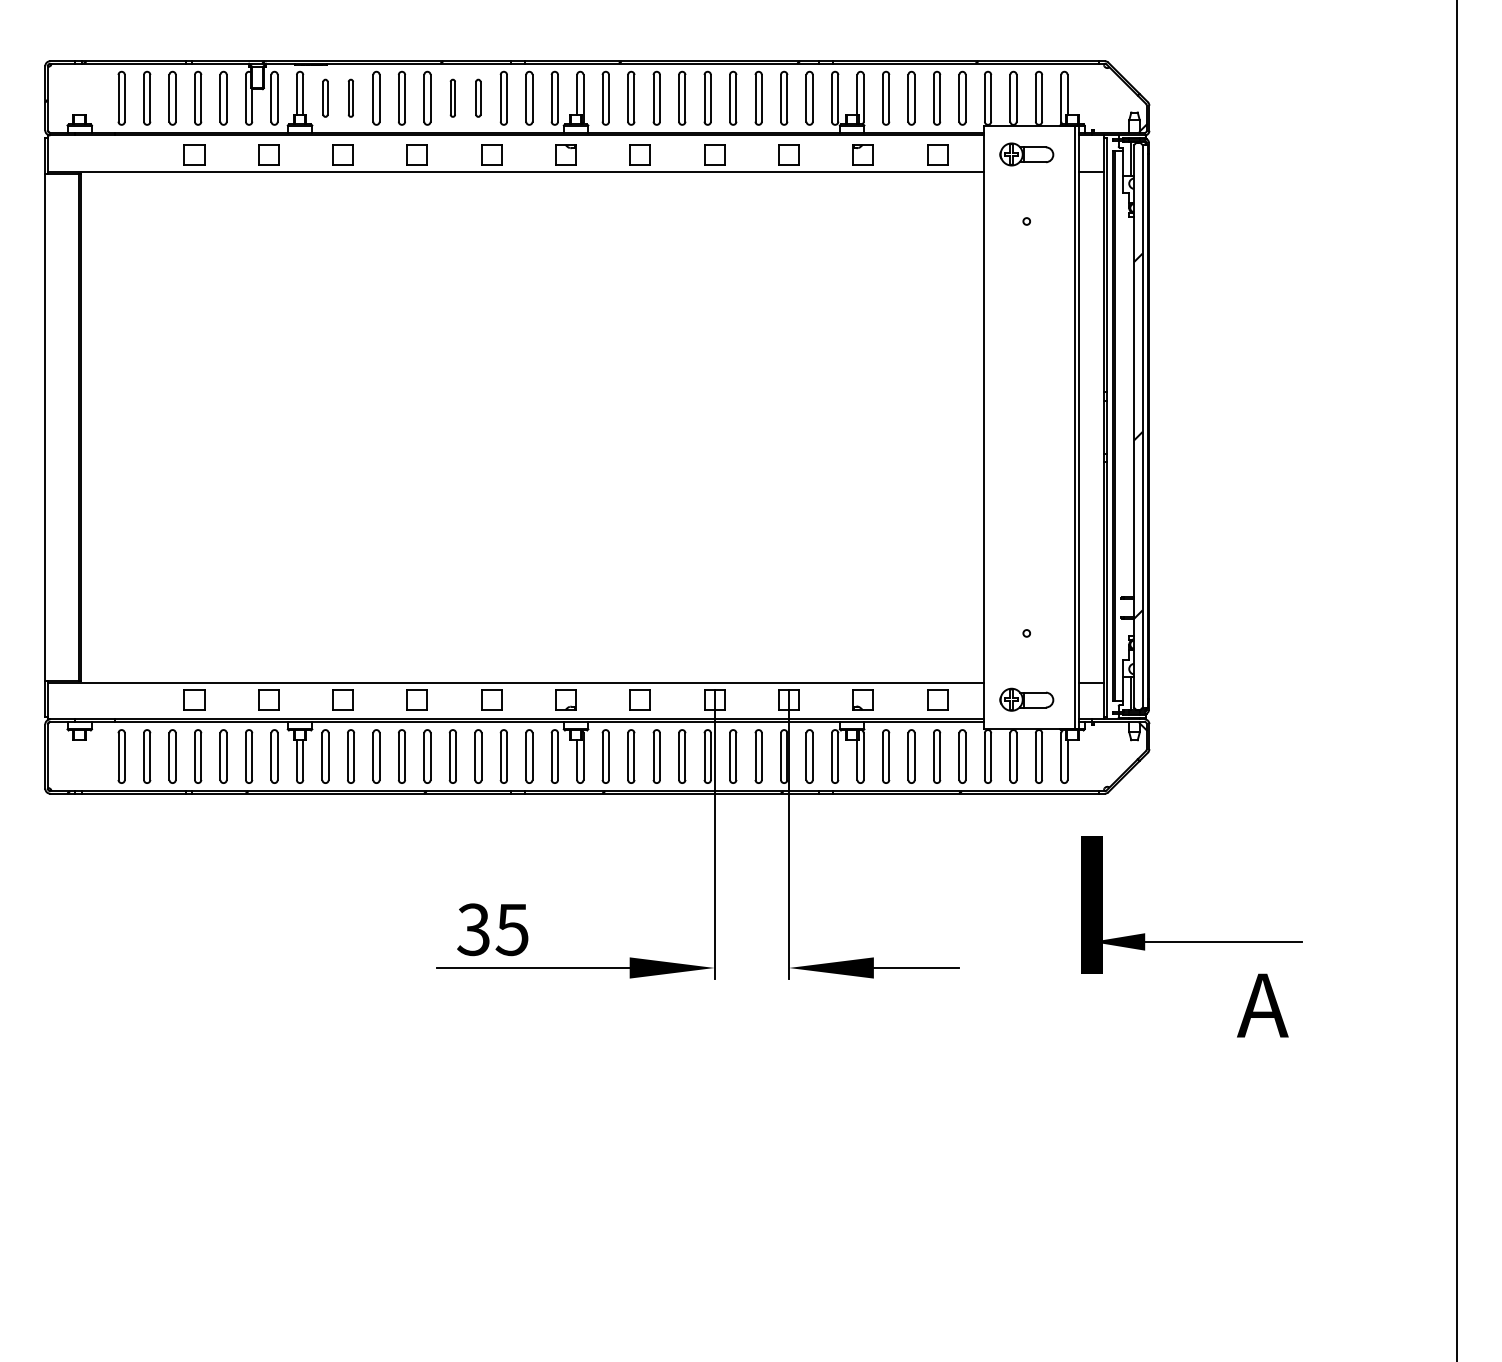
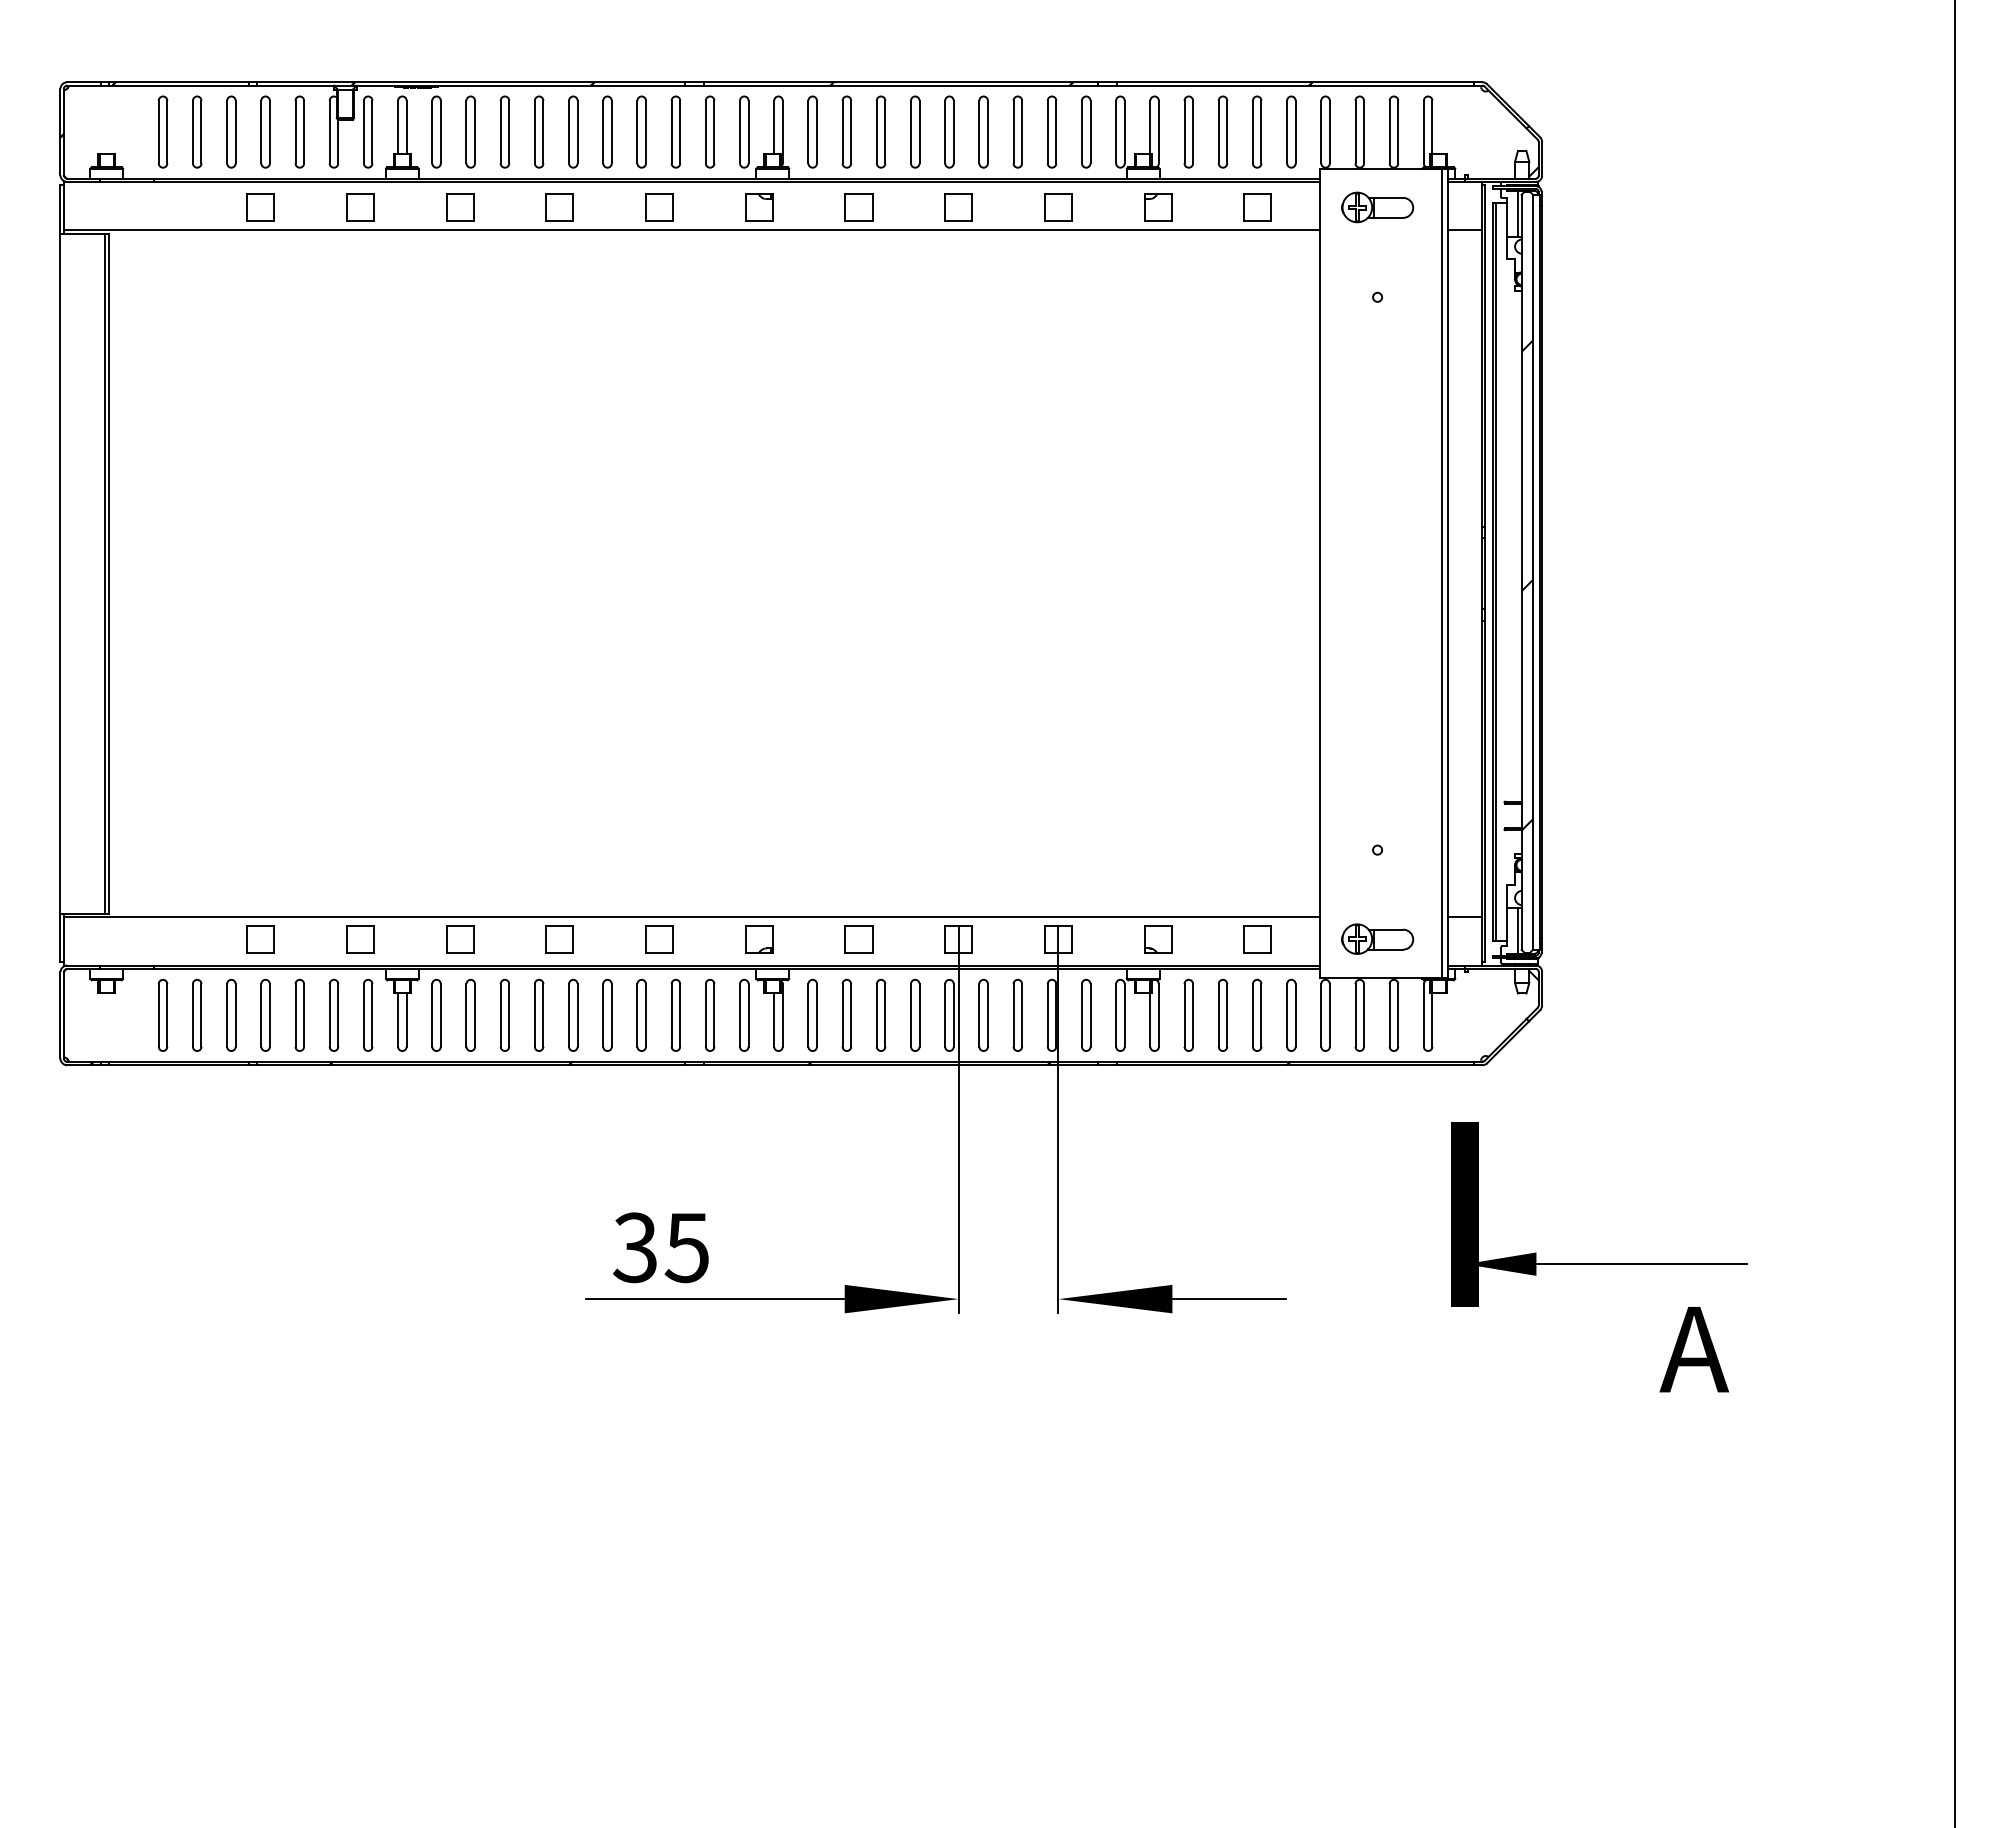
part: (325, 97) -> (436, 131), size x1.43
part: (350, 97) -> (470, 131), size x1.43
part: (452, 97) -> (607, 131), size x1.43
part: (478, 97) -> (641, 131), size x1.43

